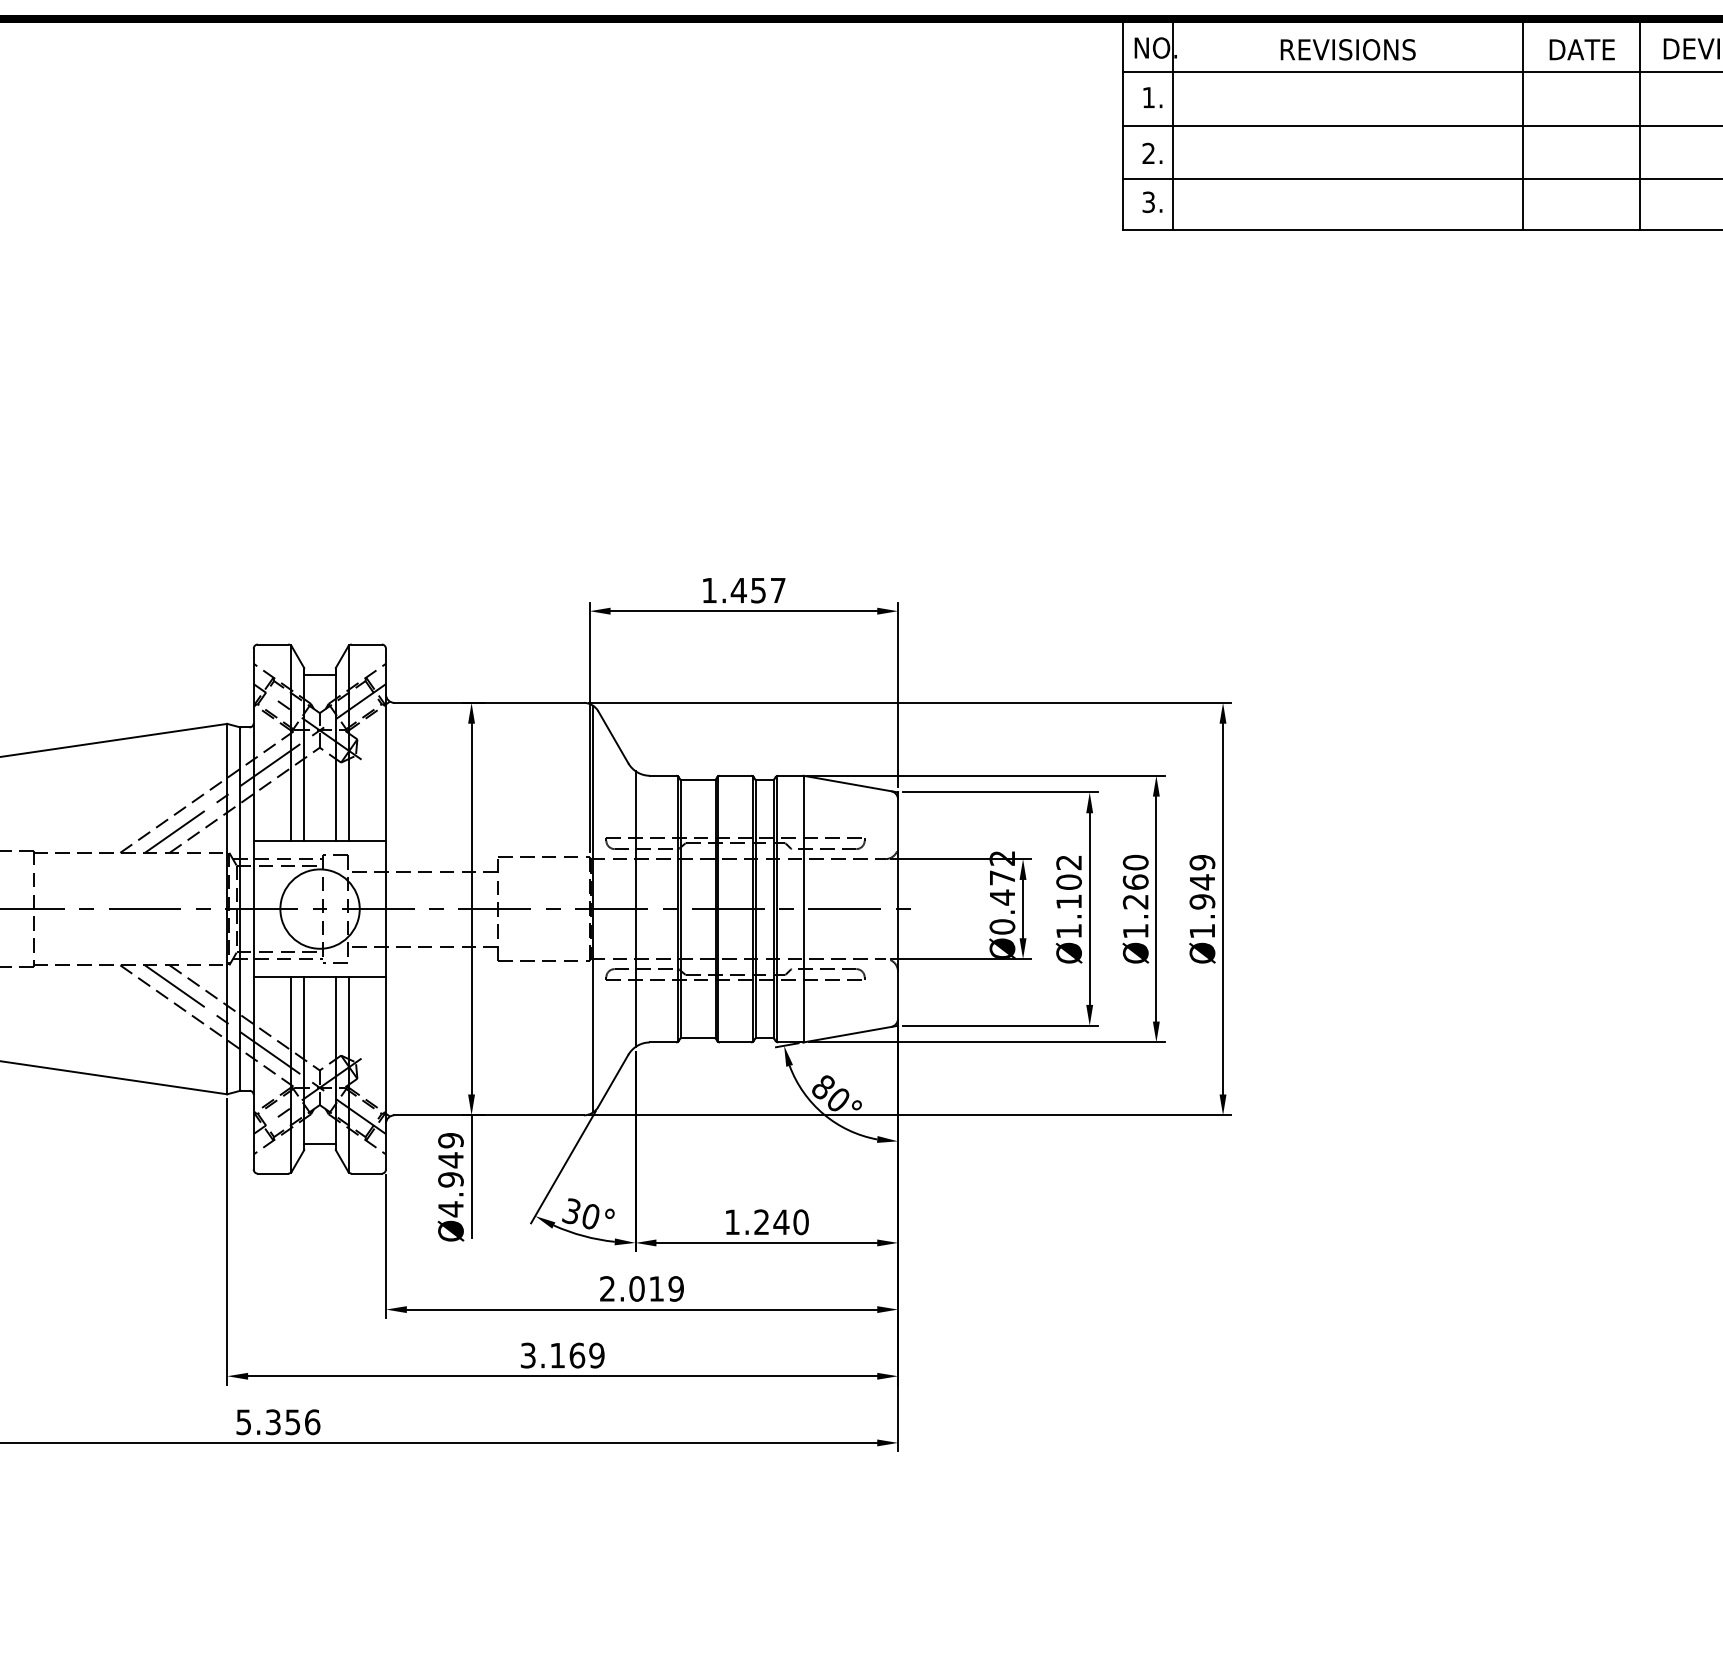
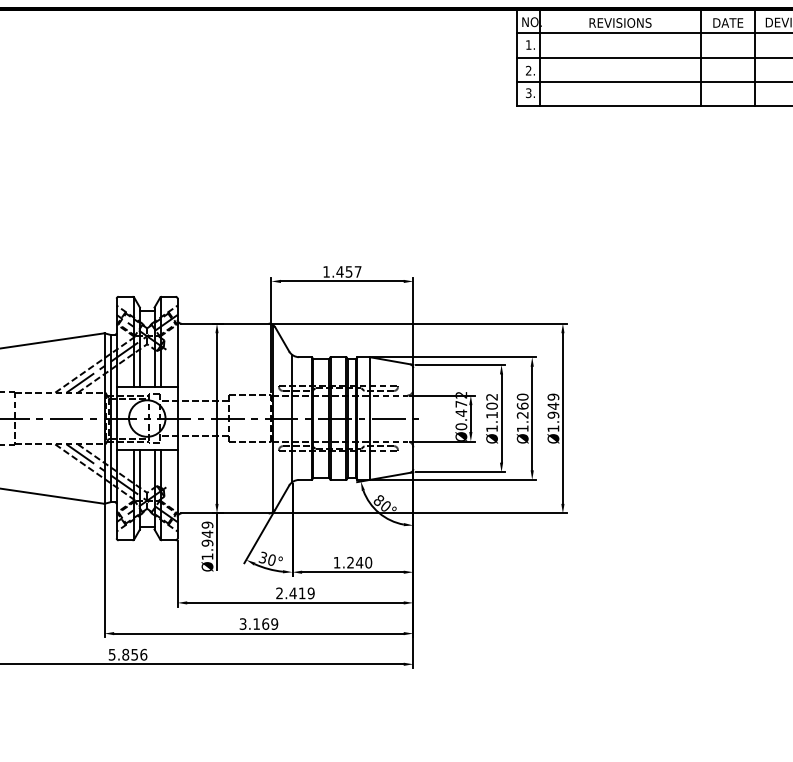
text: (450, 1208) -> (207, 556), Ø4.949 -> Ø1.949
text: (635, 1289) -> (292, 593), 2.019 -> 2.419
text: (272, 1421) -> (125, 654), 5.356 -> 5.856

